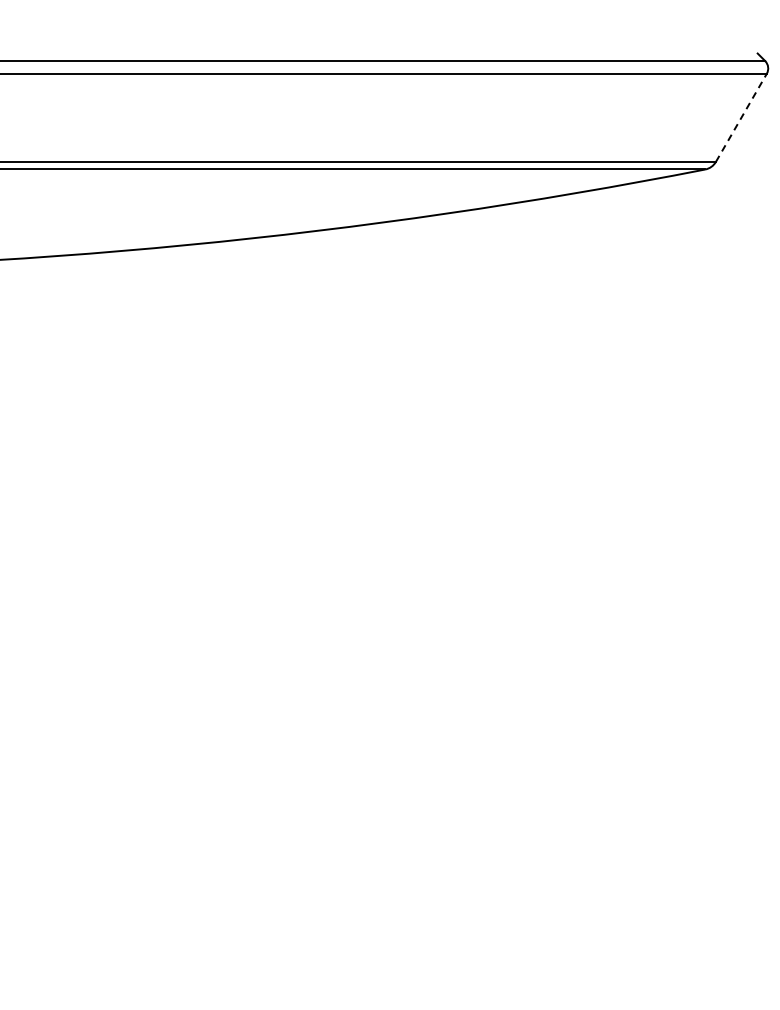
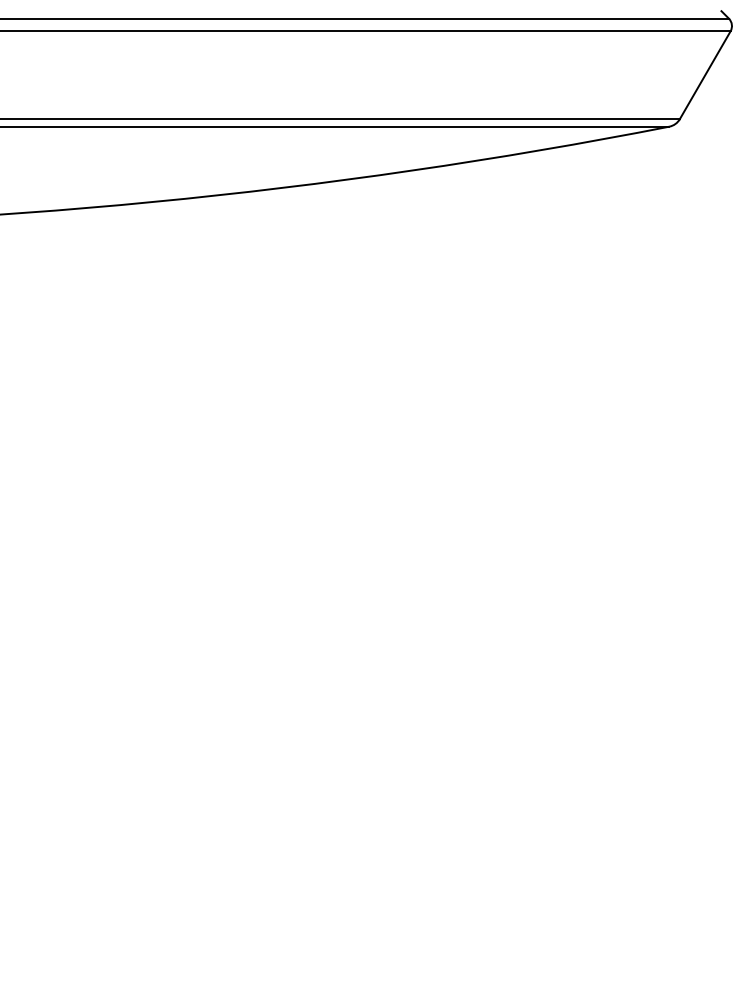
line: (741, 117) -> (705, 74), dashed -> solid

